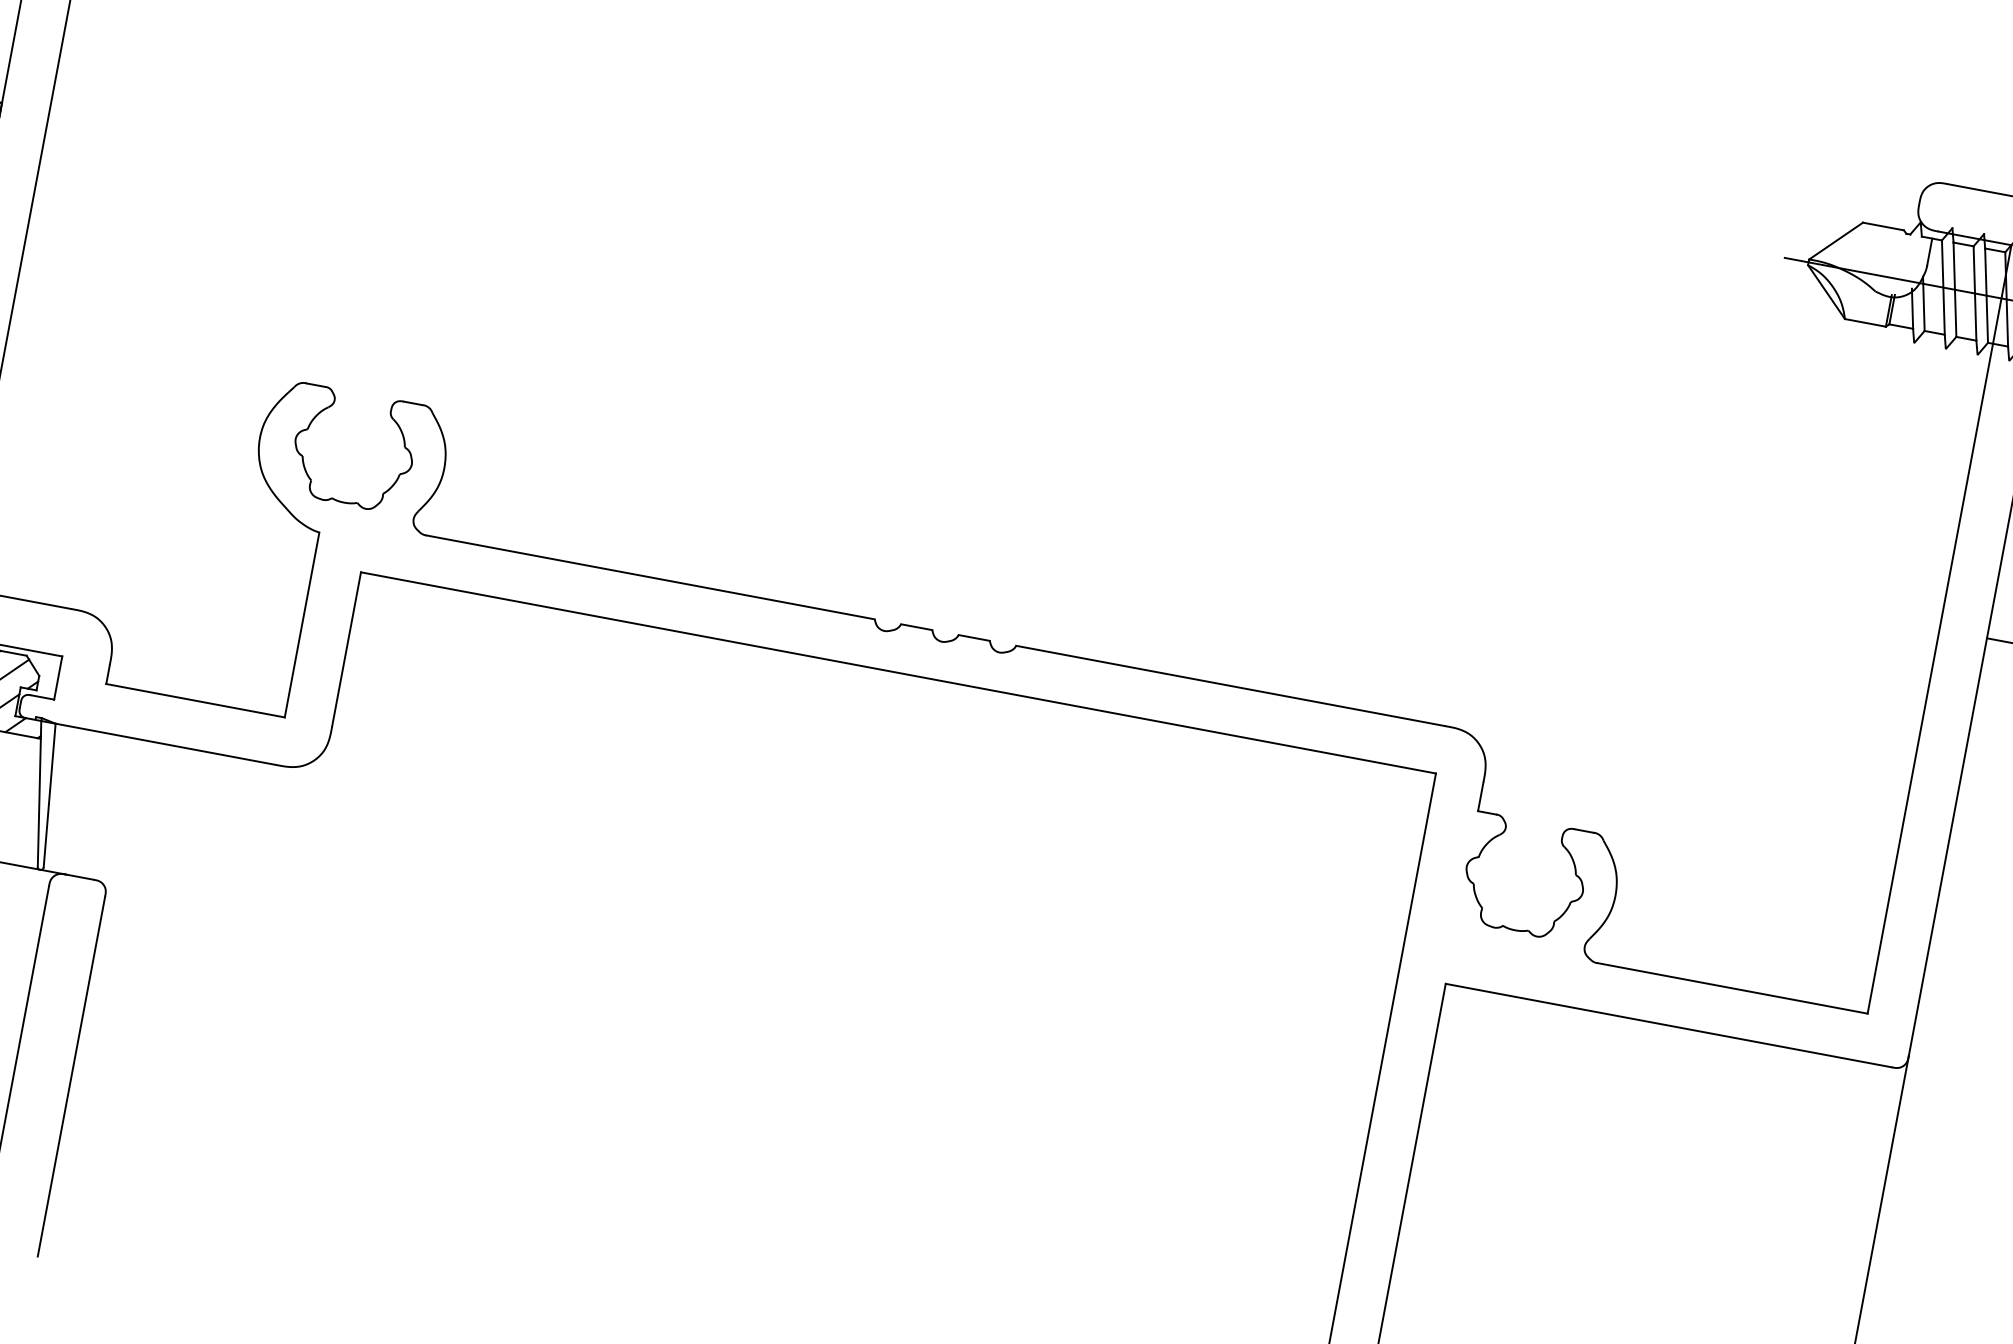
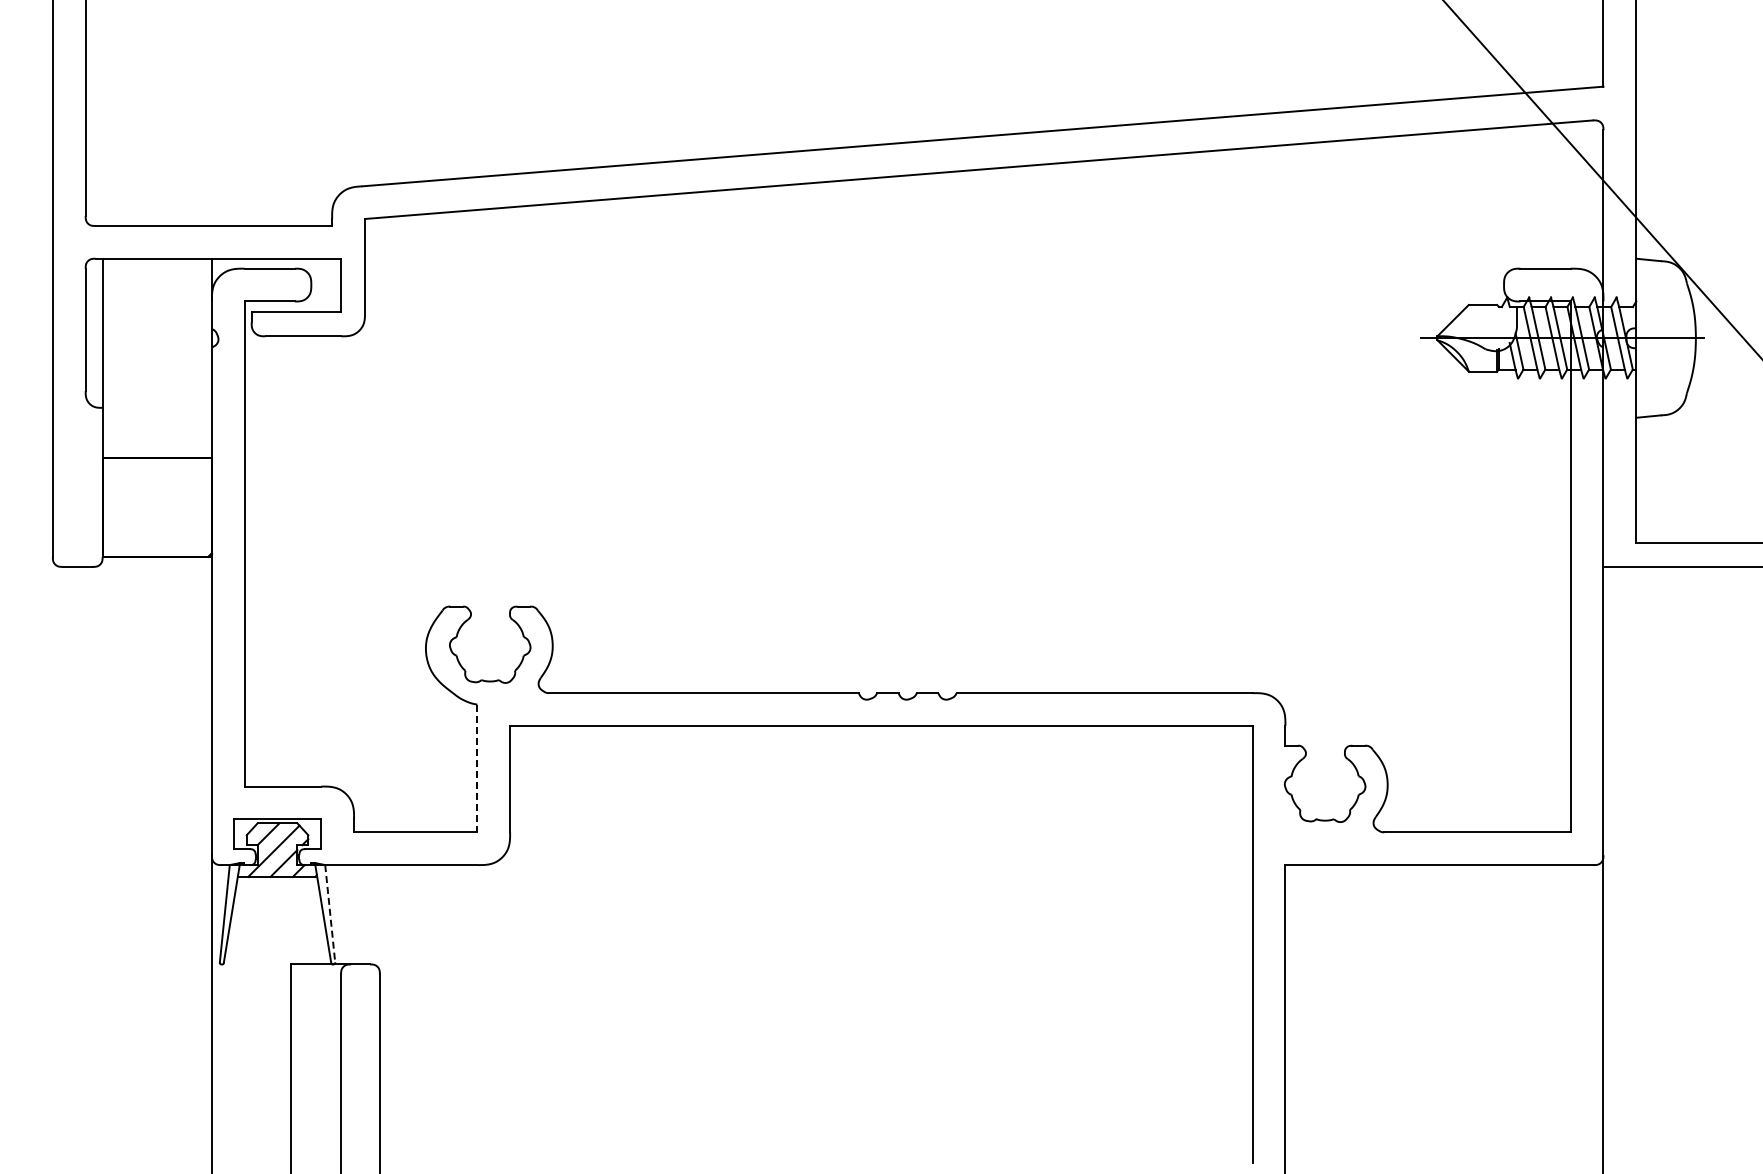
line: (302, 625) -> (477, 768), solid -> dashed
line: (50, 795) -> (330, 913), solid -> dashed

